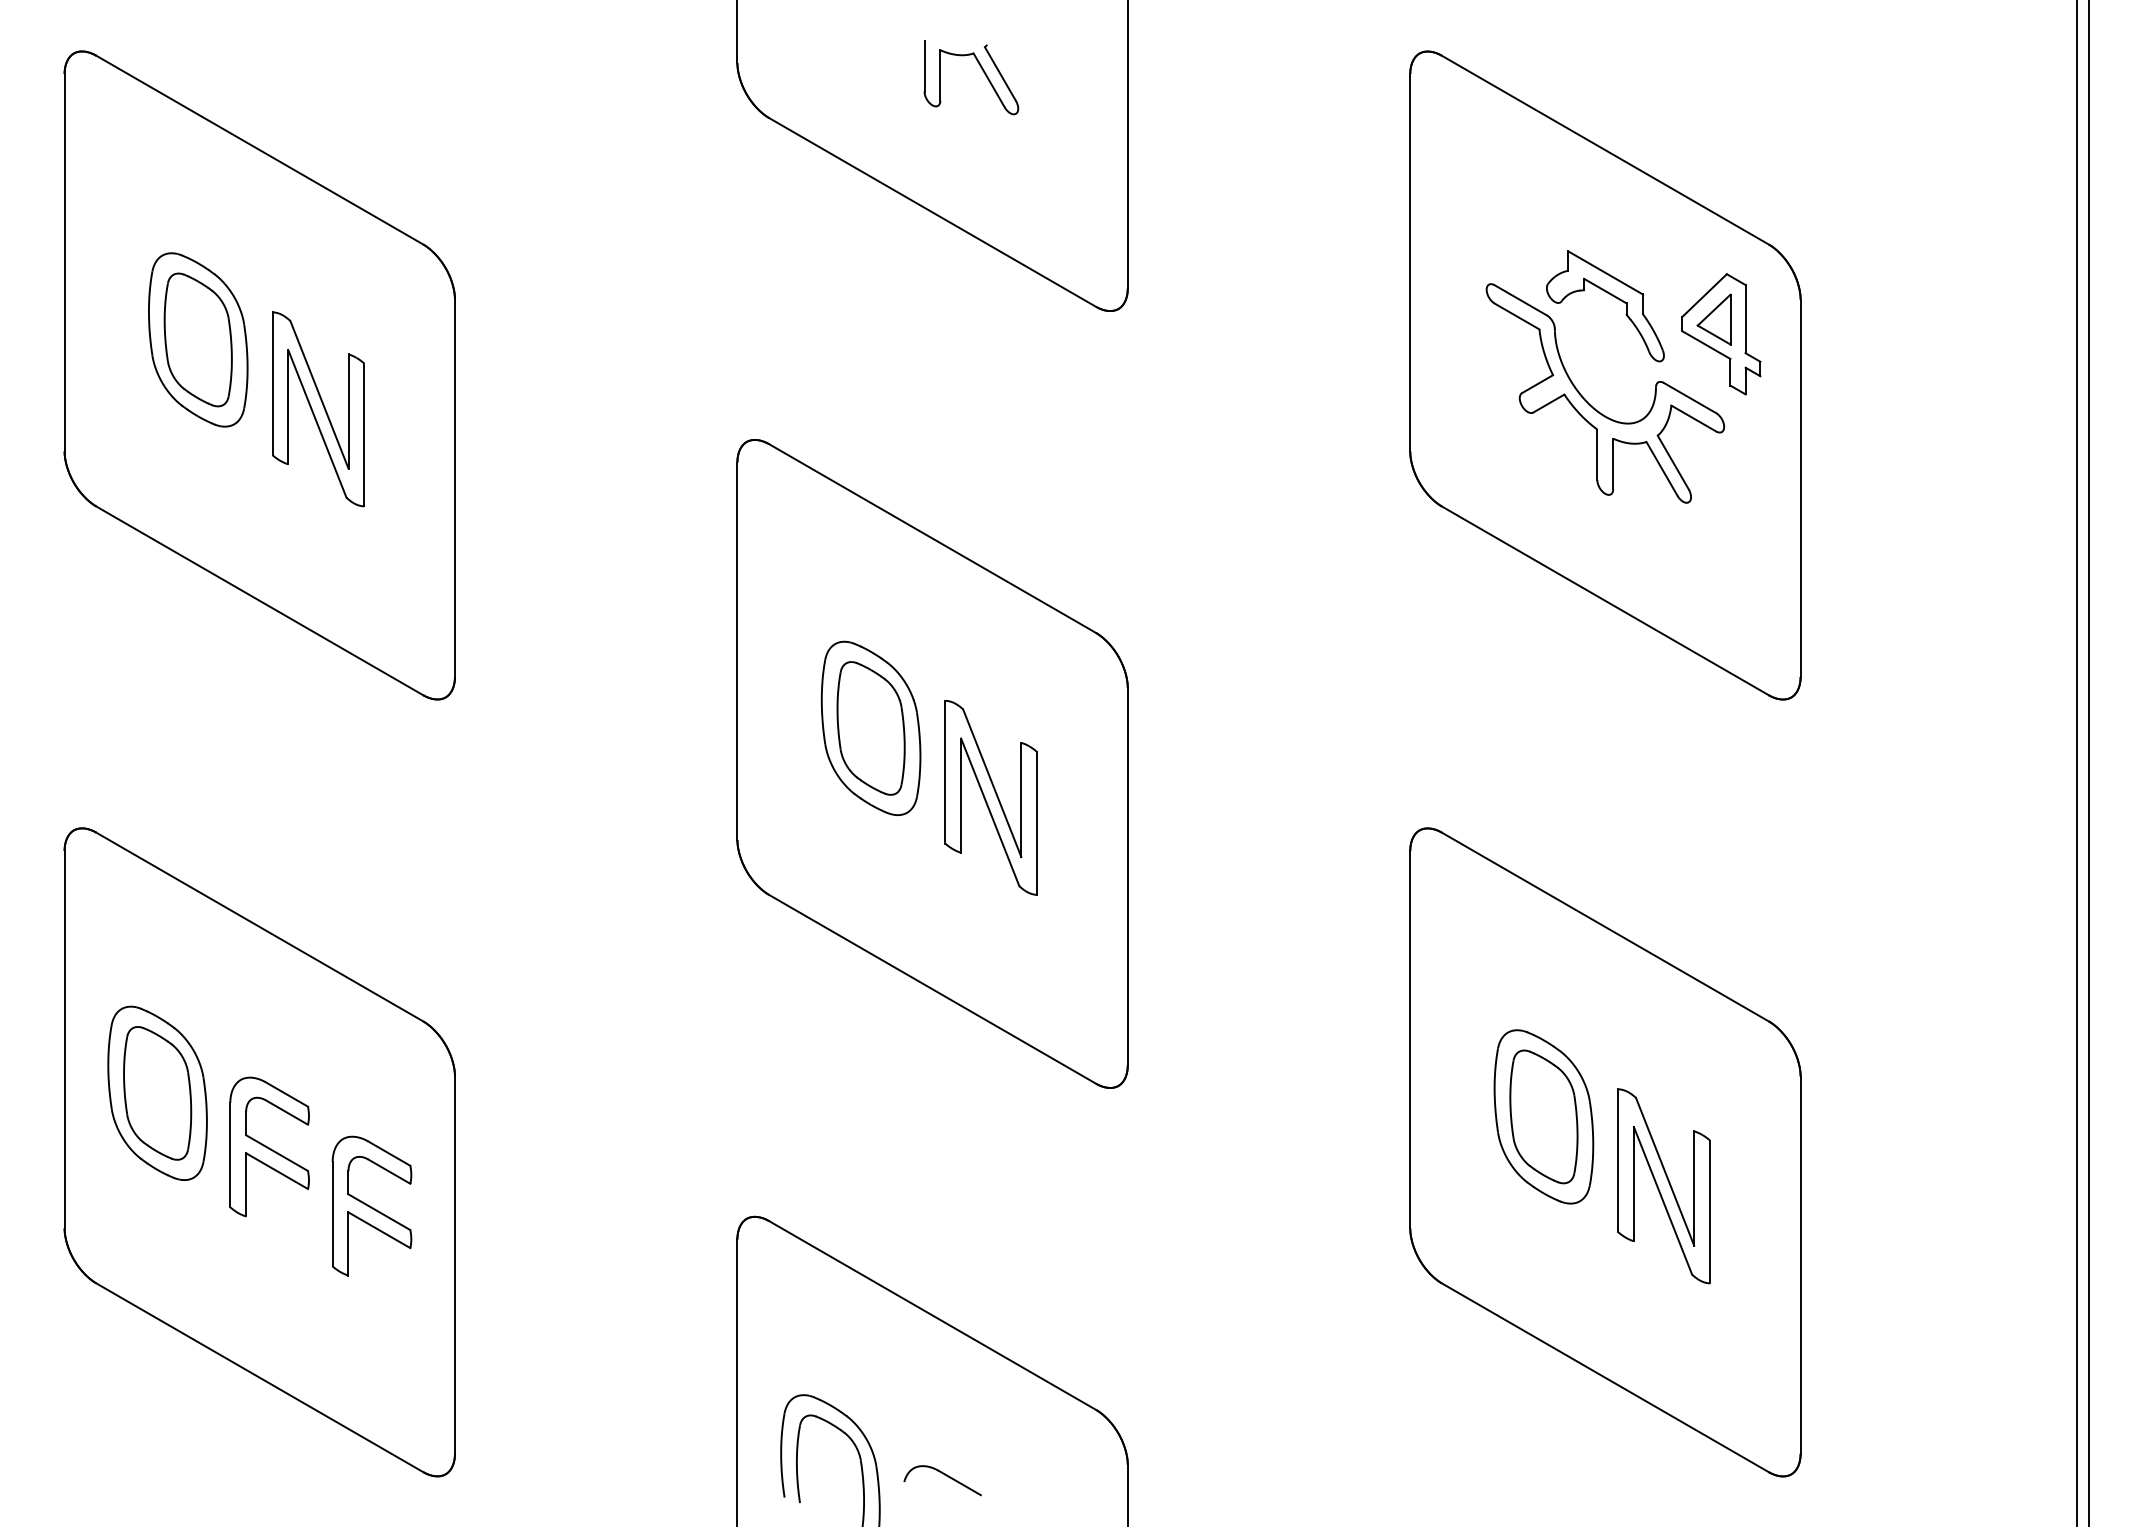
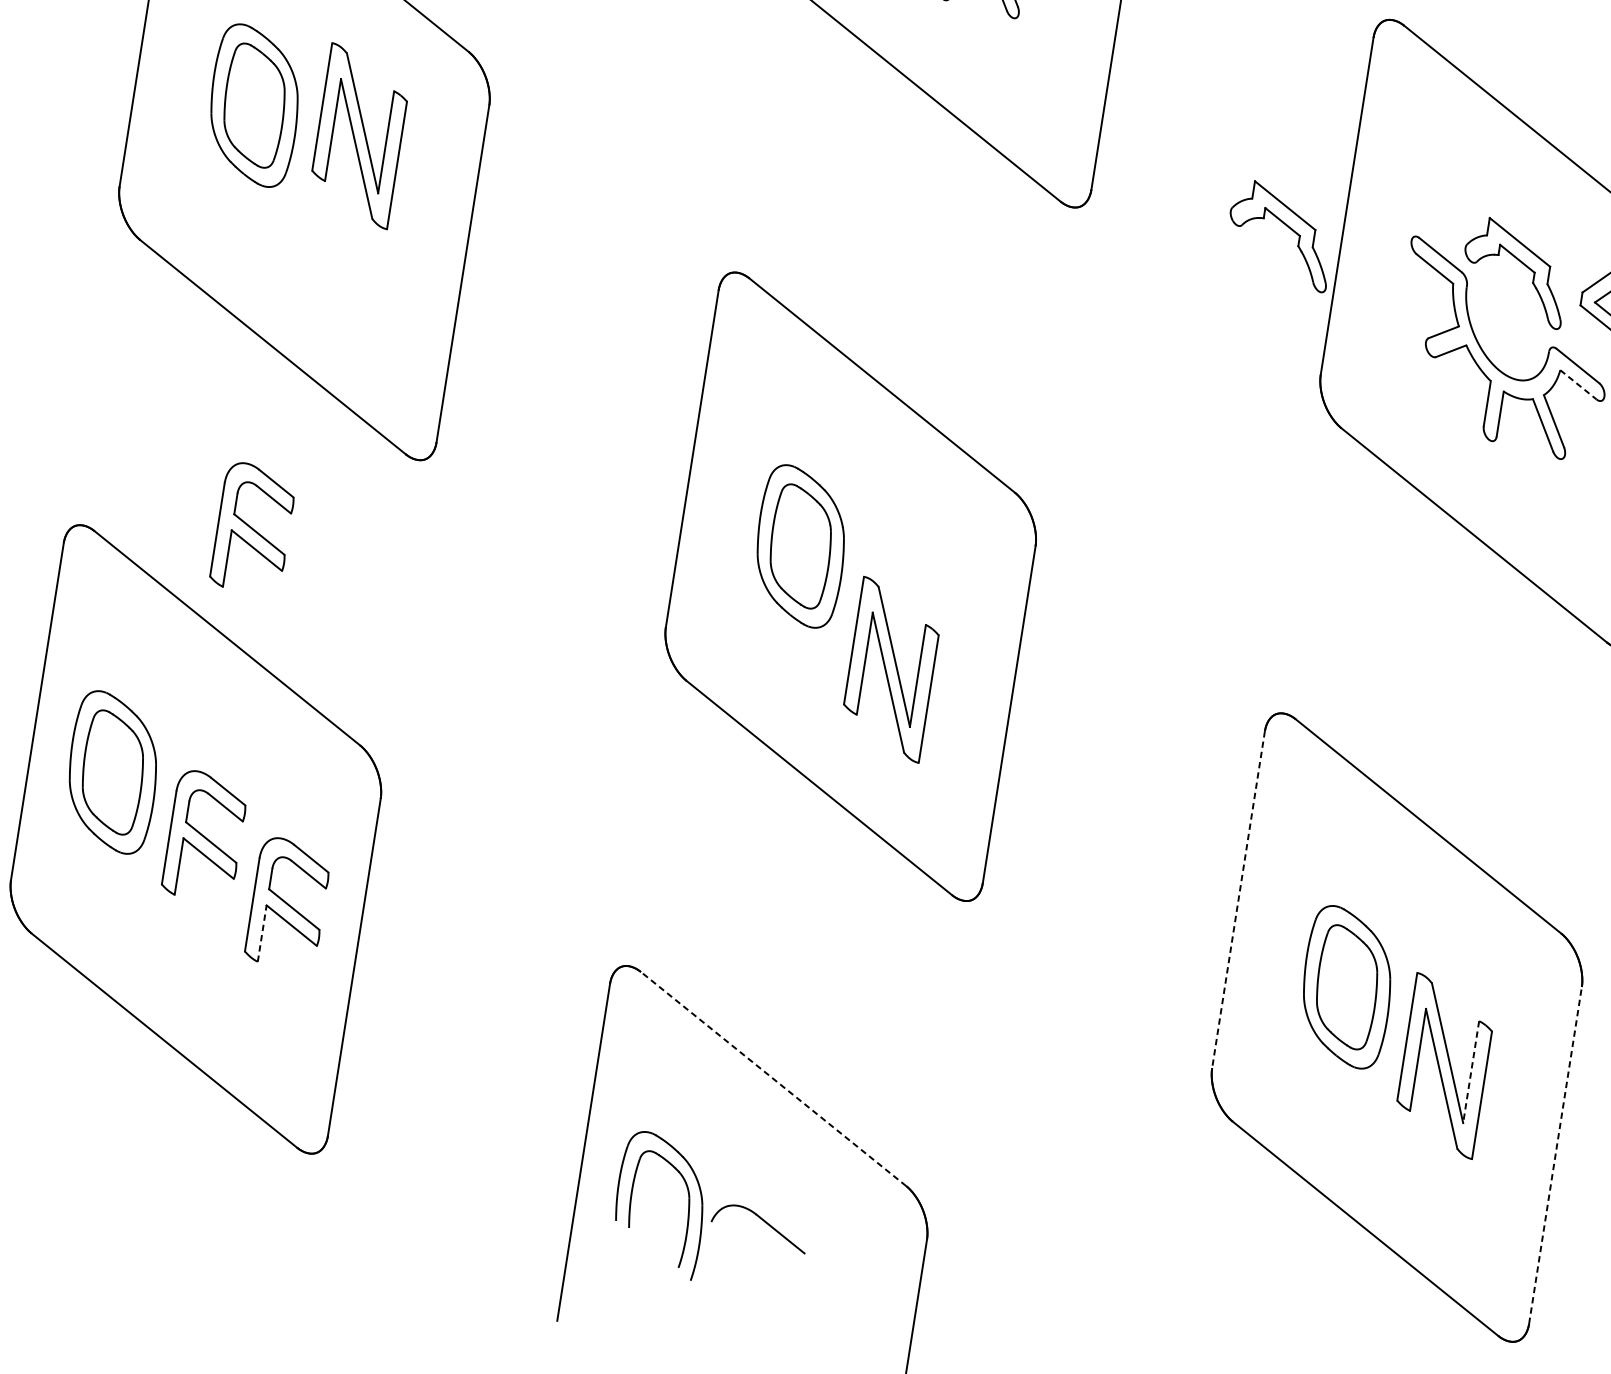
part: (1347, 295) -> (1286, 226), added
part: (318, 409) -> (359, 136), moved
line: (1693, 418) -> (1578, 384), solid -> dashed
part: (990, 797) -> (890, 669), moved
part: (269, 801) -> (253, 527), added
line: (1410, 1039) -> (1238, 899), solid -> dashed
line: (1694, 1188) -> (1471, 1072), solid -> dashed
line: (348, 1243) -> (262, 933), solid -> dashed
line: (1800, 1265) -> (1555, 1155), solid -> dashed
line: (932, 1315) -> (773, 1079), solid -> dashed
part: (942, 1480) -> (759, 1227), size x1.4

